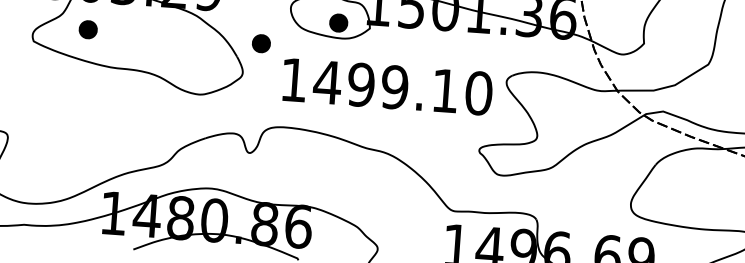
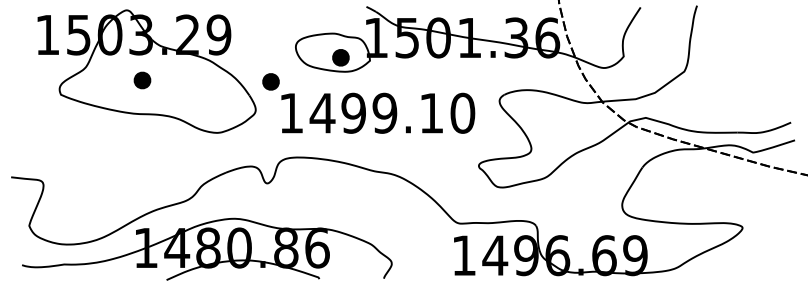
part: (88, 29) -> (142, 80), moved
text: (388, 85) -> (378, 112), moved

